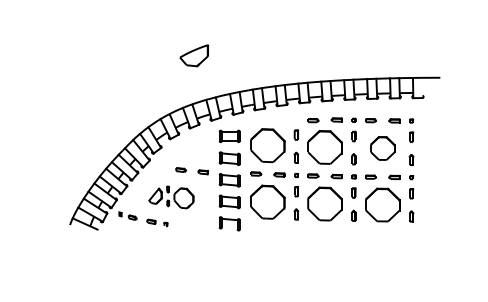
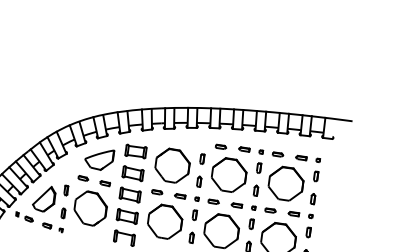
part: (194, 55) -> (99, 158), moved
part: (382, 148) -> (285, 183), size x1.43
part: (171, 197) -> (70, 204), size x1.67

